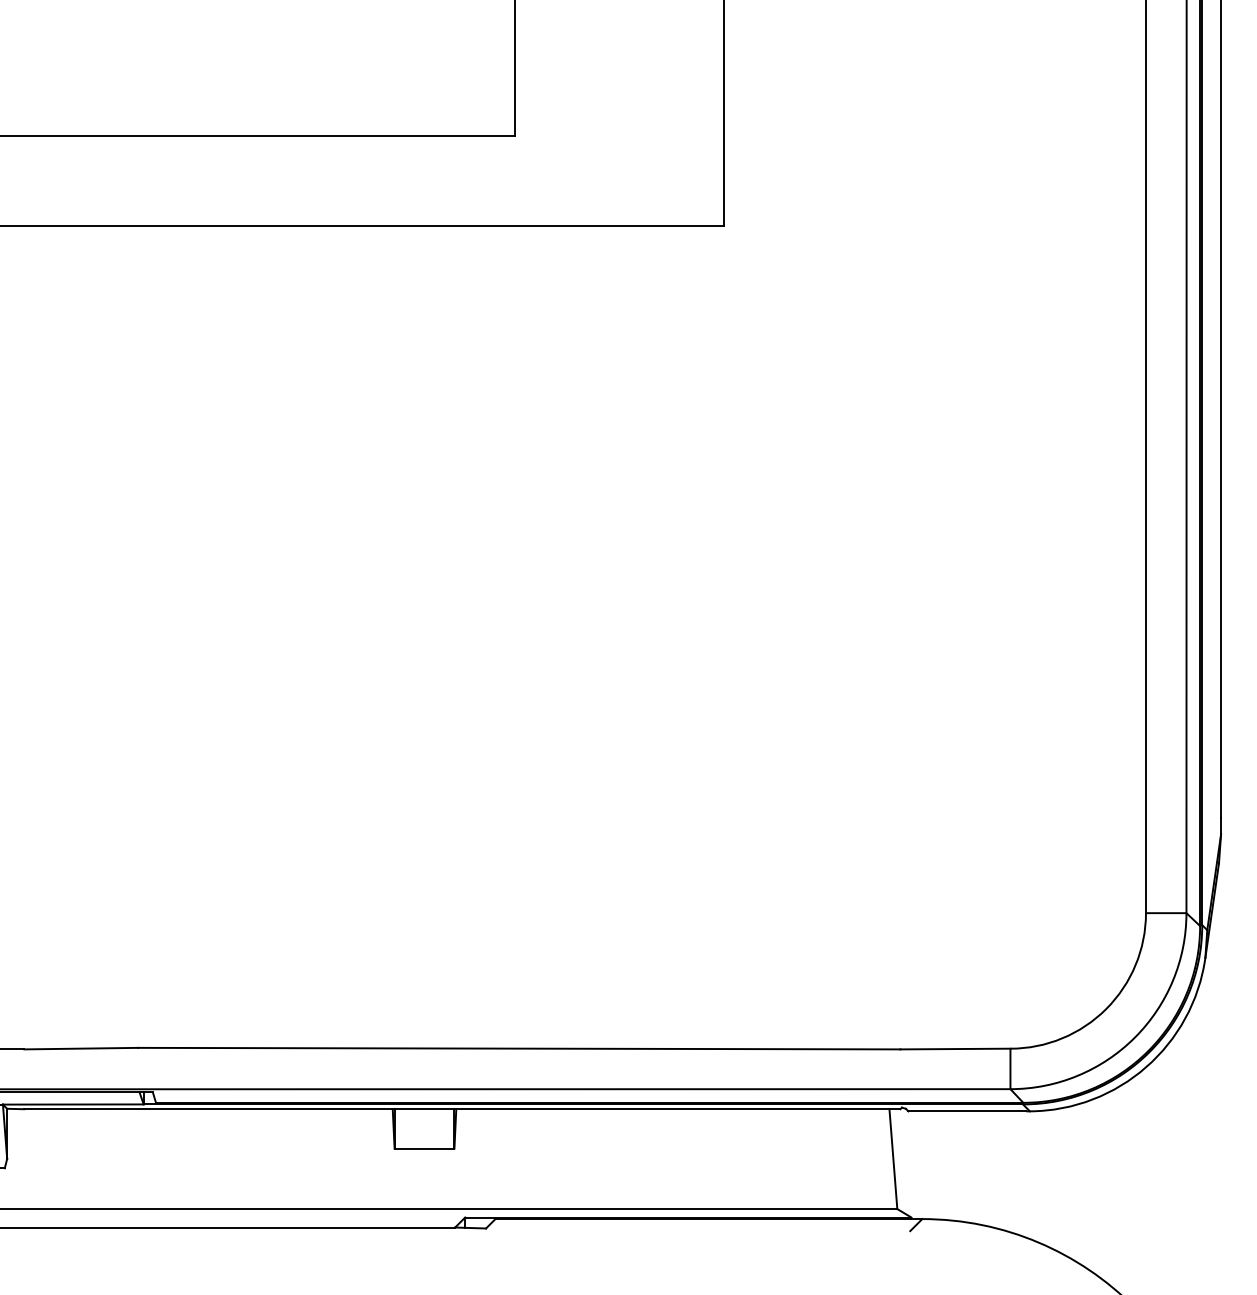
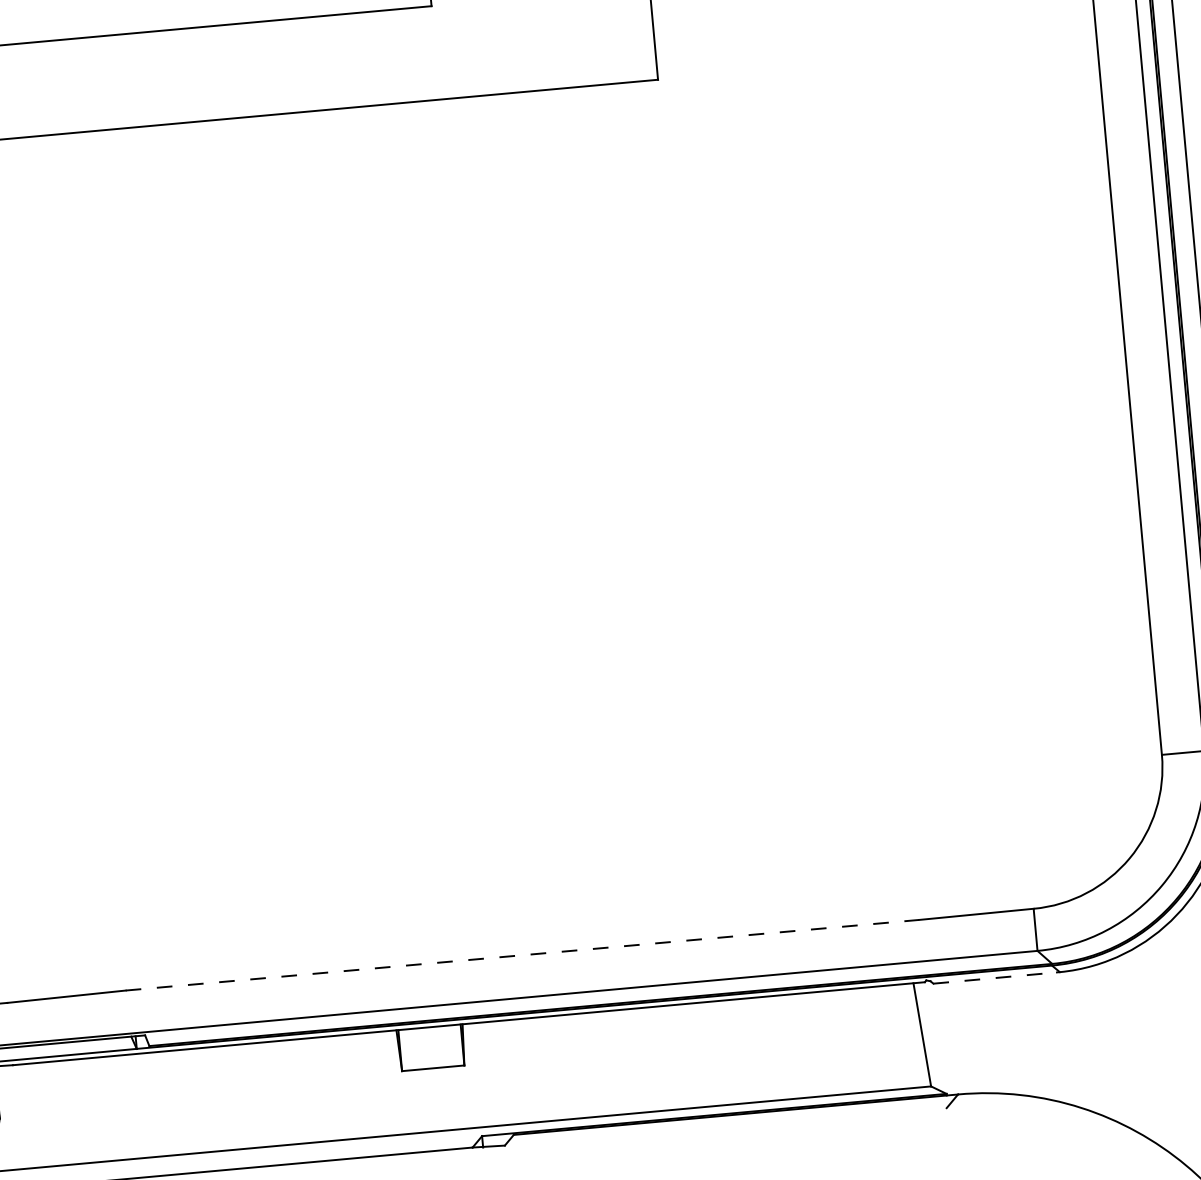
line: (519, 1048) -> (522, 955), solid -> dashed
line: (967, 1111) -> (994, 978), solid -> dashed

